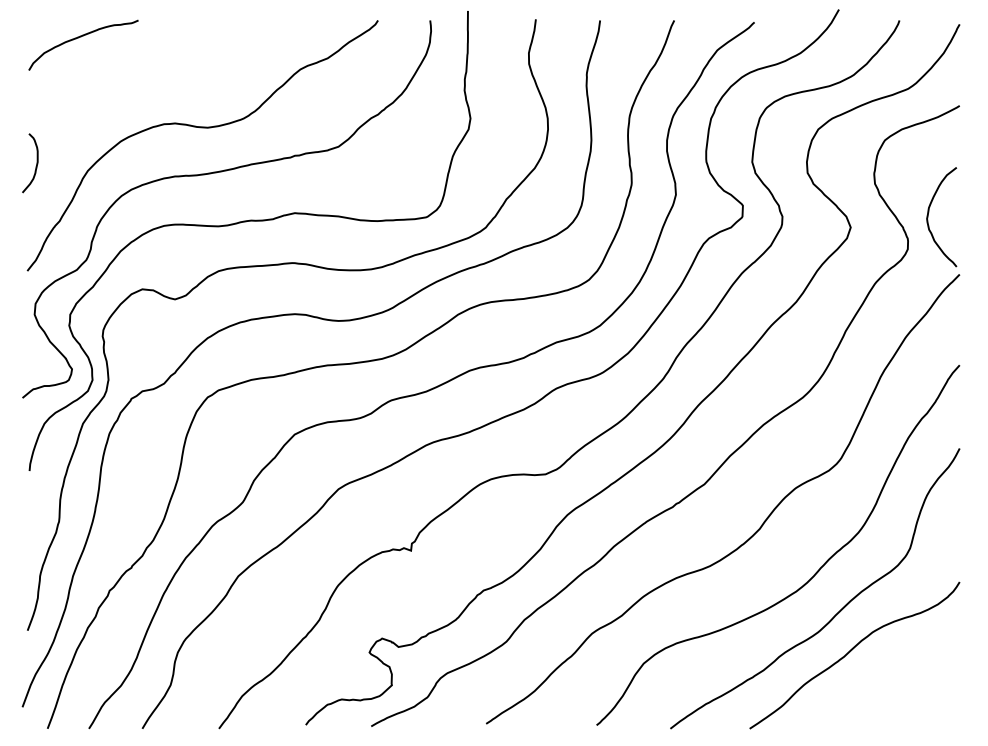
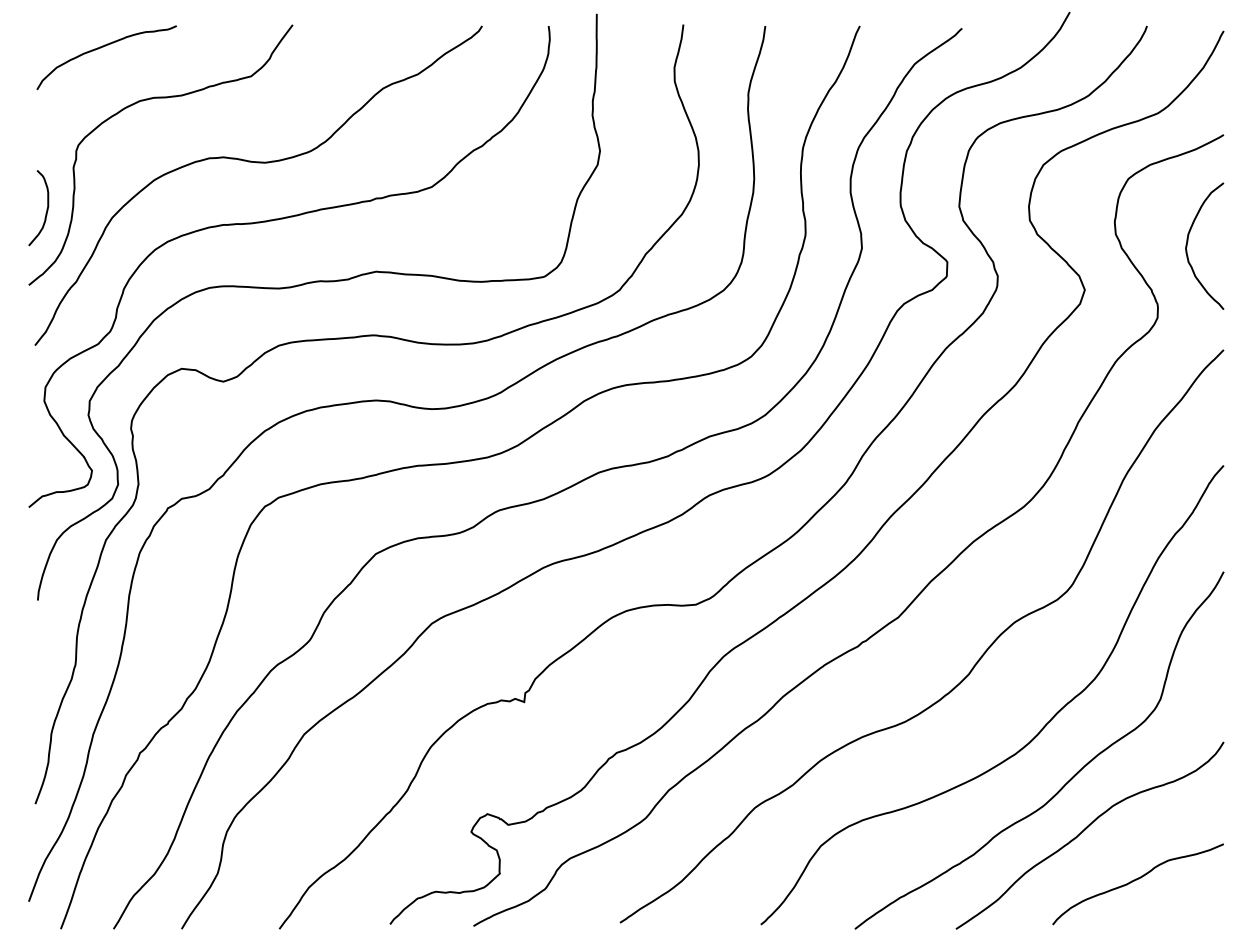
curve: (114, 79) -> (146, 101), added
curve: (929, 212) -> (1189, 240), moved
curve: (890, 691) -> (1135, 881), added

